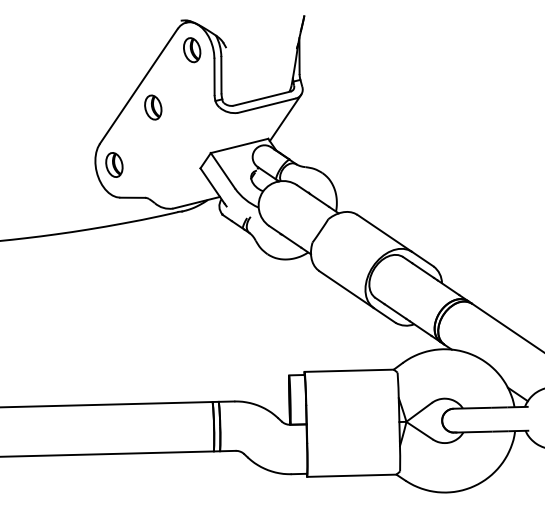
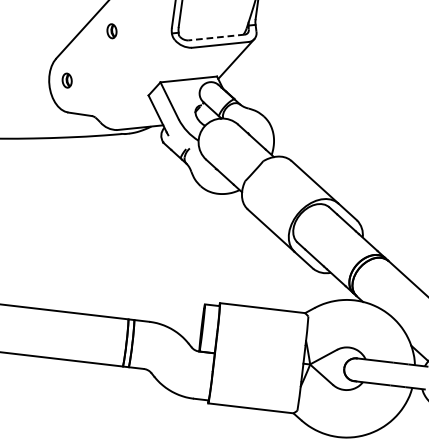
line: (261, 98) -> (216, 37), solid -> dashed
part: (153, 107) -> (112, 31), size x0.6
part: (114, 164) -> (67, 80), size x0.6

